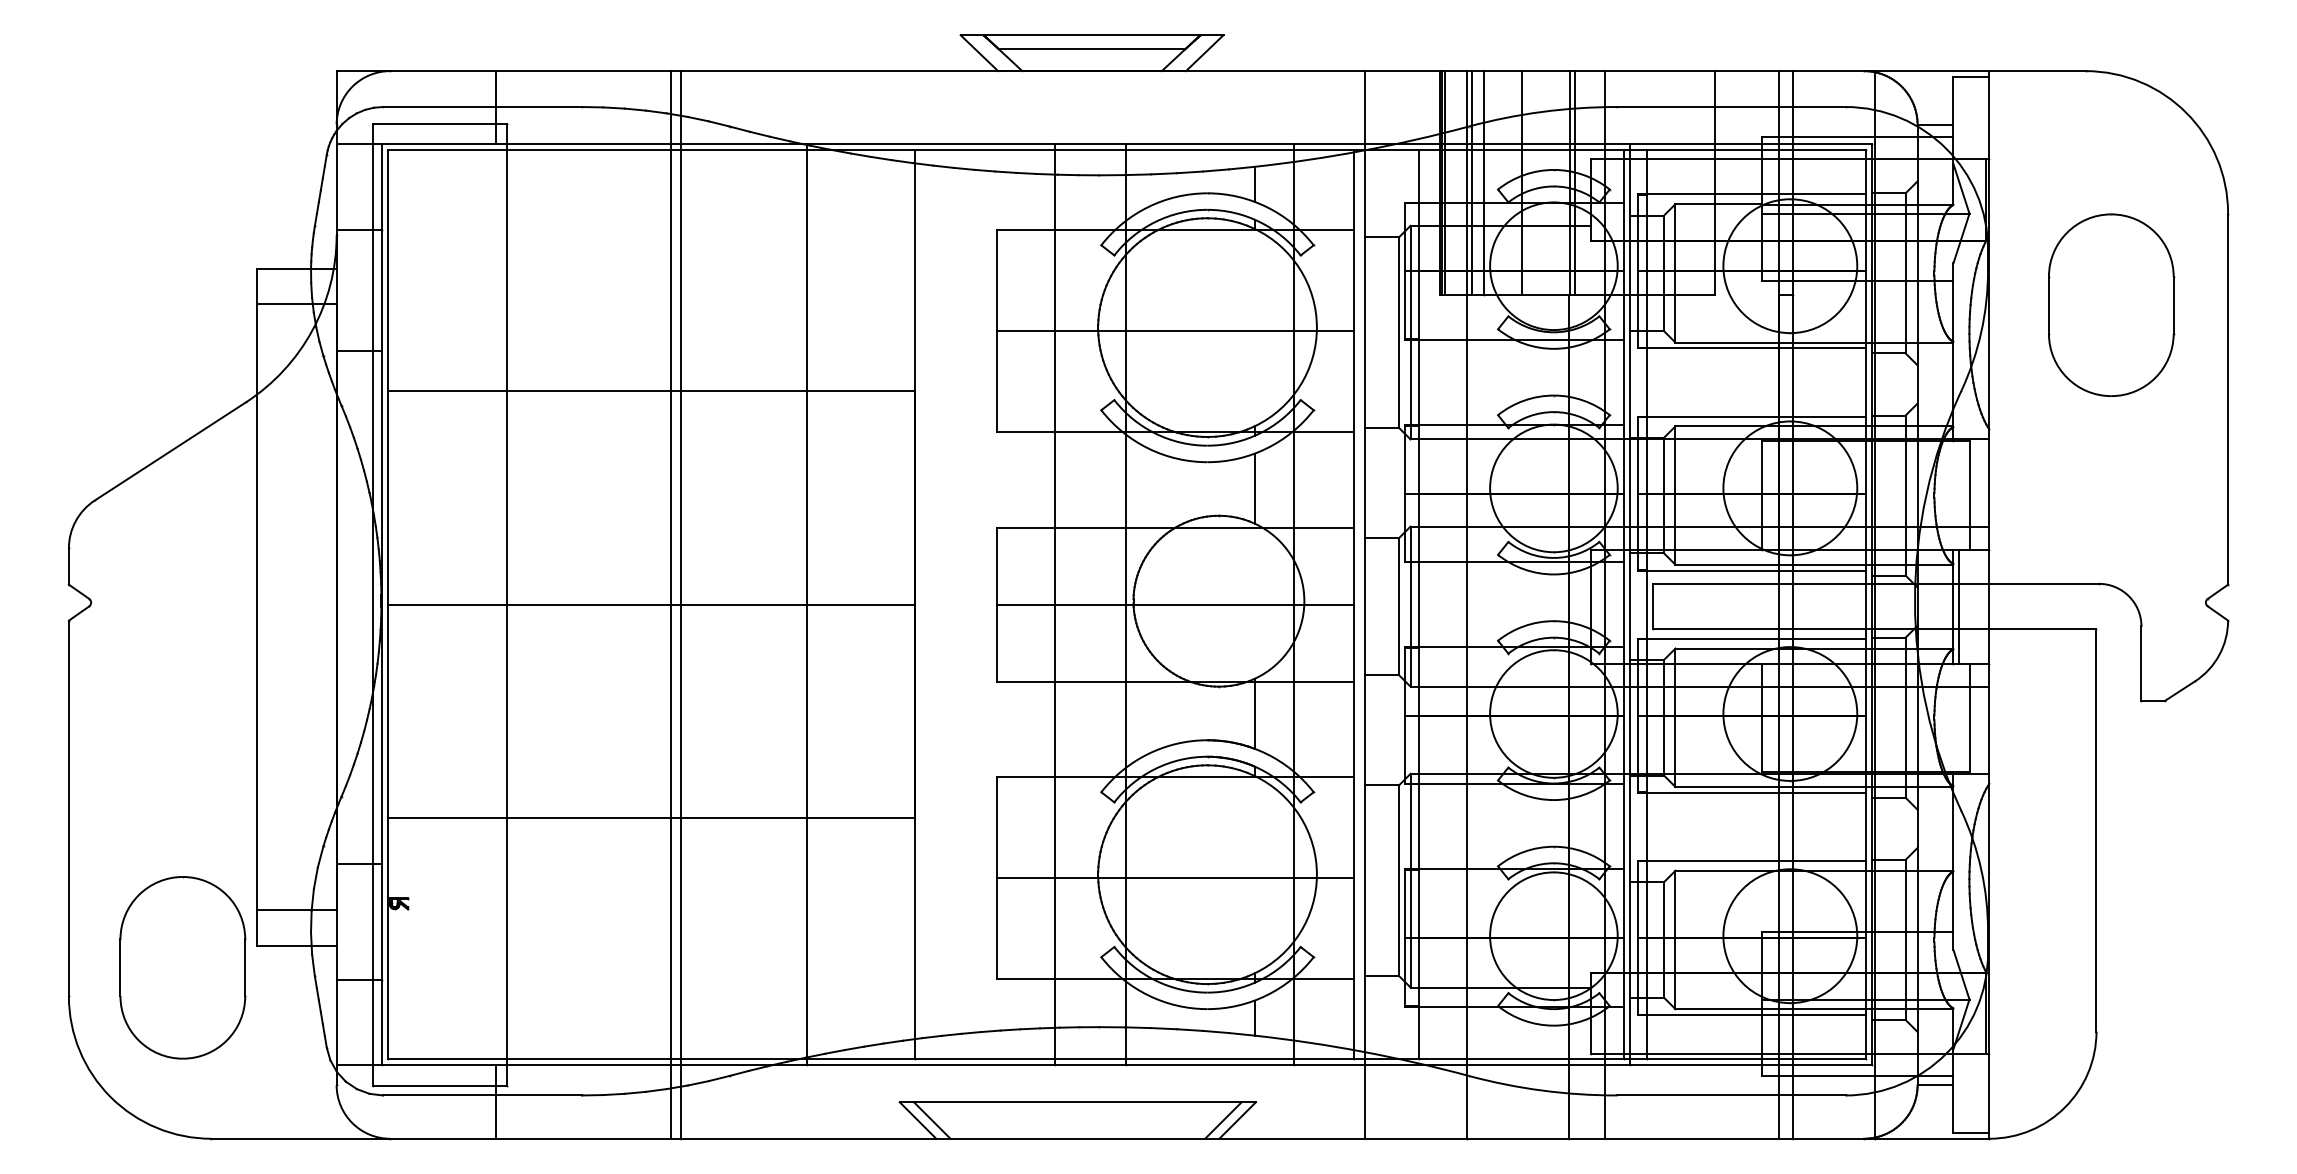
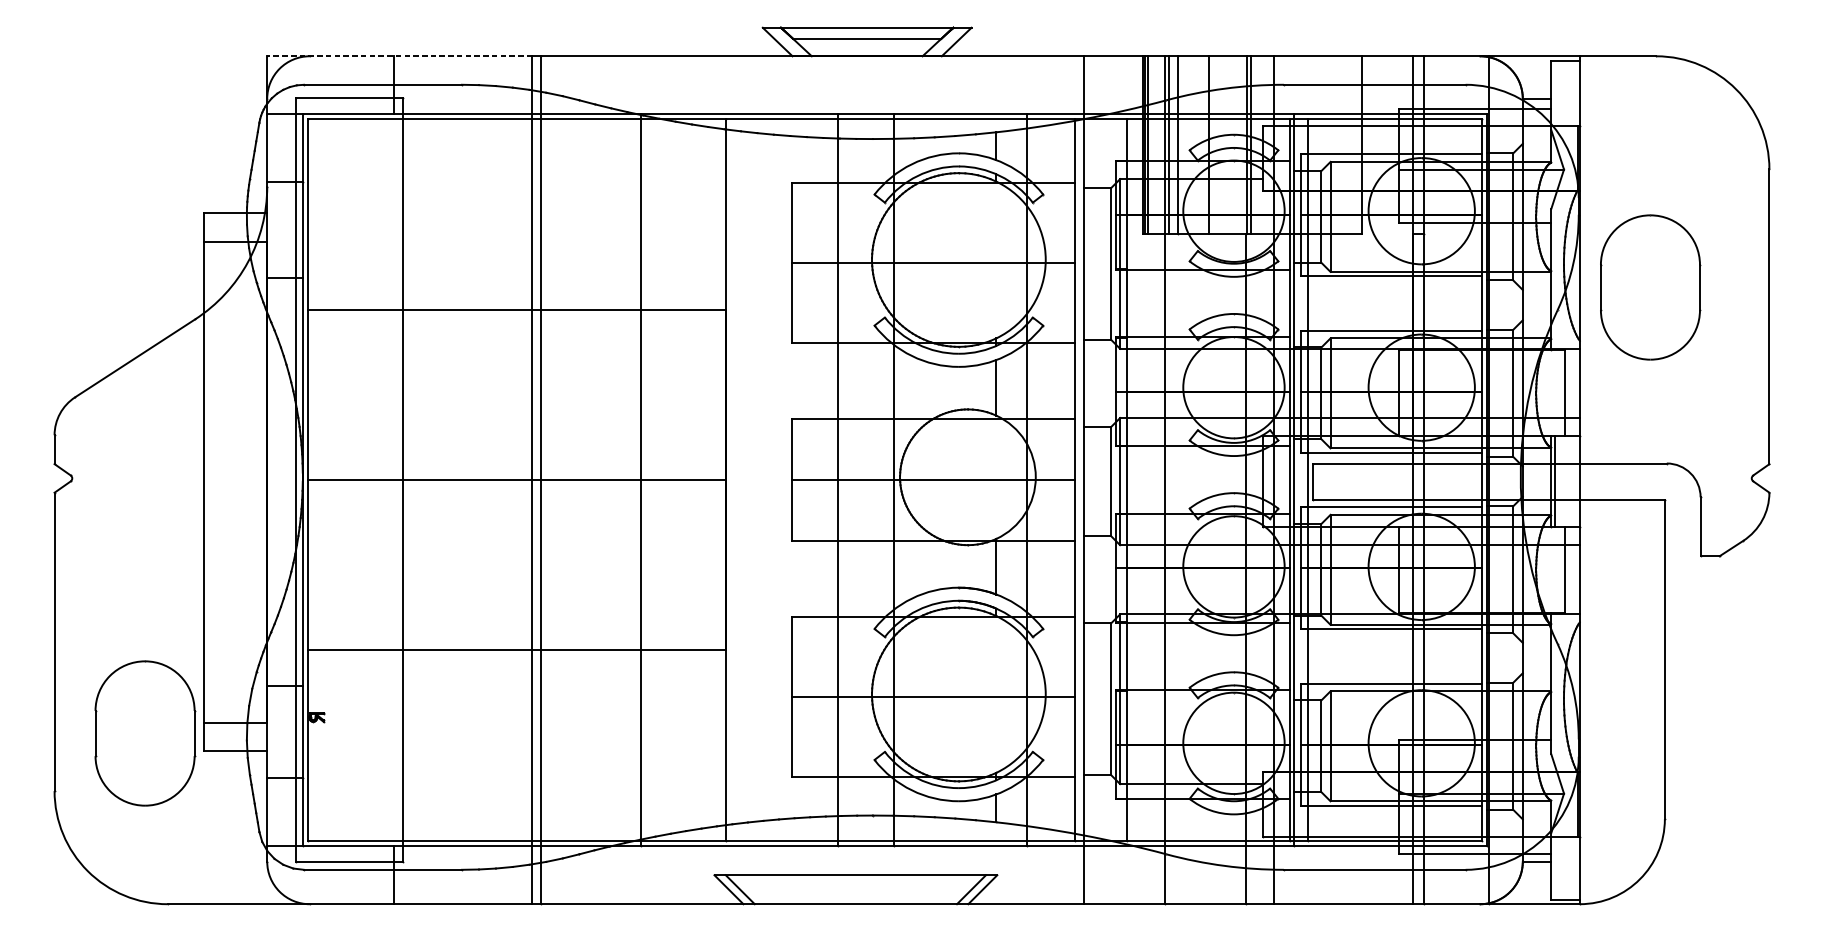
line: (503, 71) -> (399, 56), solid -> dashed
part: (2111, 304) -> (1650, 286), moved
part: (182, 967) -> (144, 733), moved

